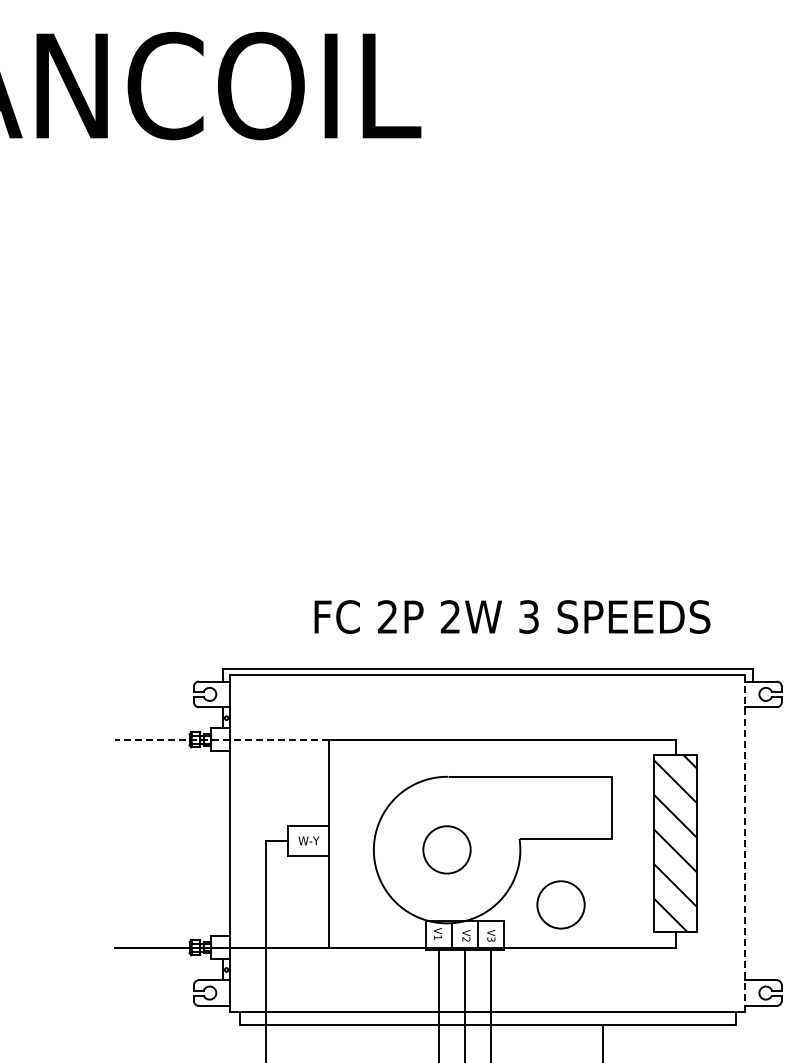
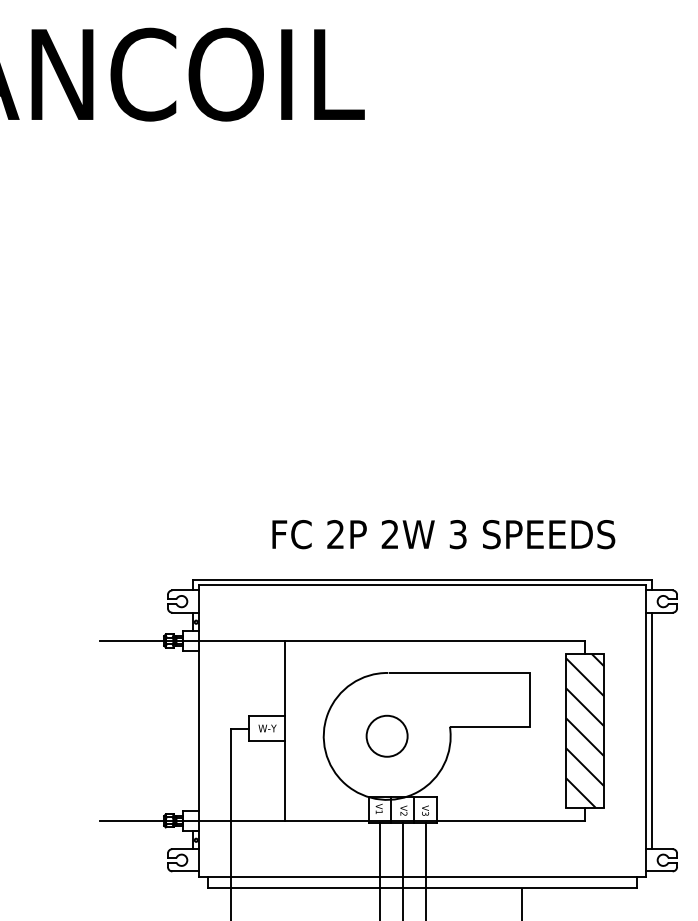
line: (221, 739) -> (191, 640), dashed -> solid
line: (745, 843) -> (645, 730), dashed -> solid
line: (752, 843) -> (651, 730), added
circle: (560, 904) -> (485, 783), removed

